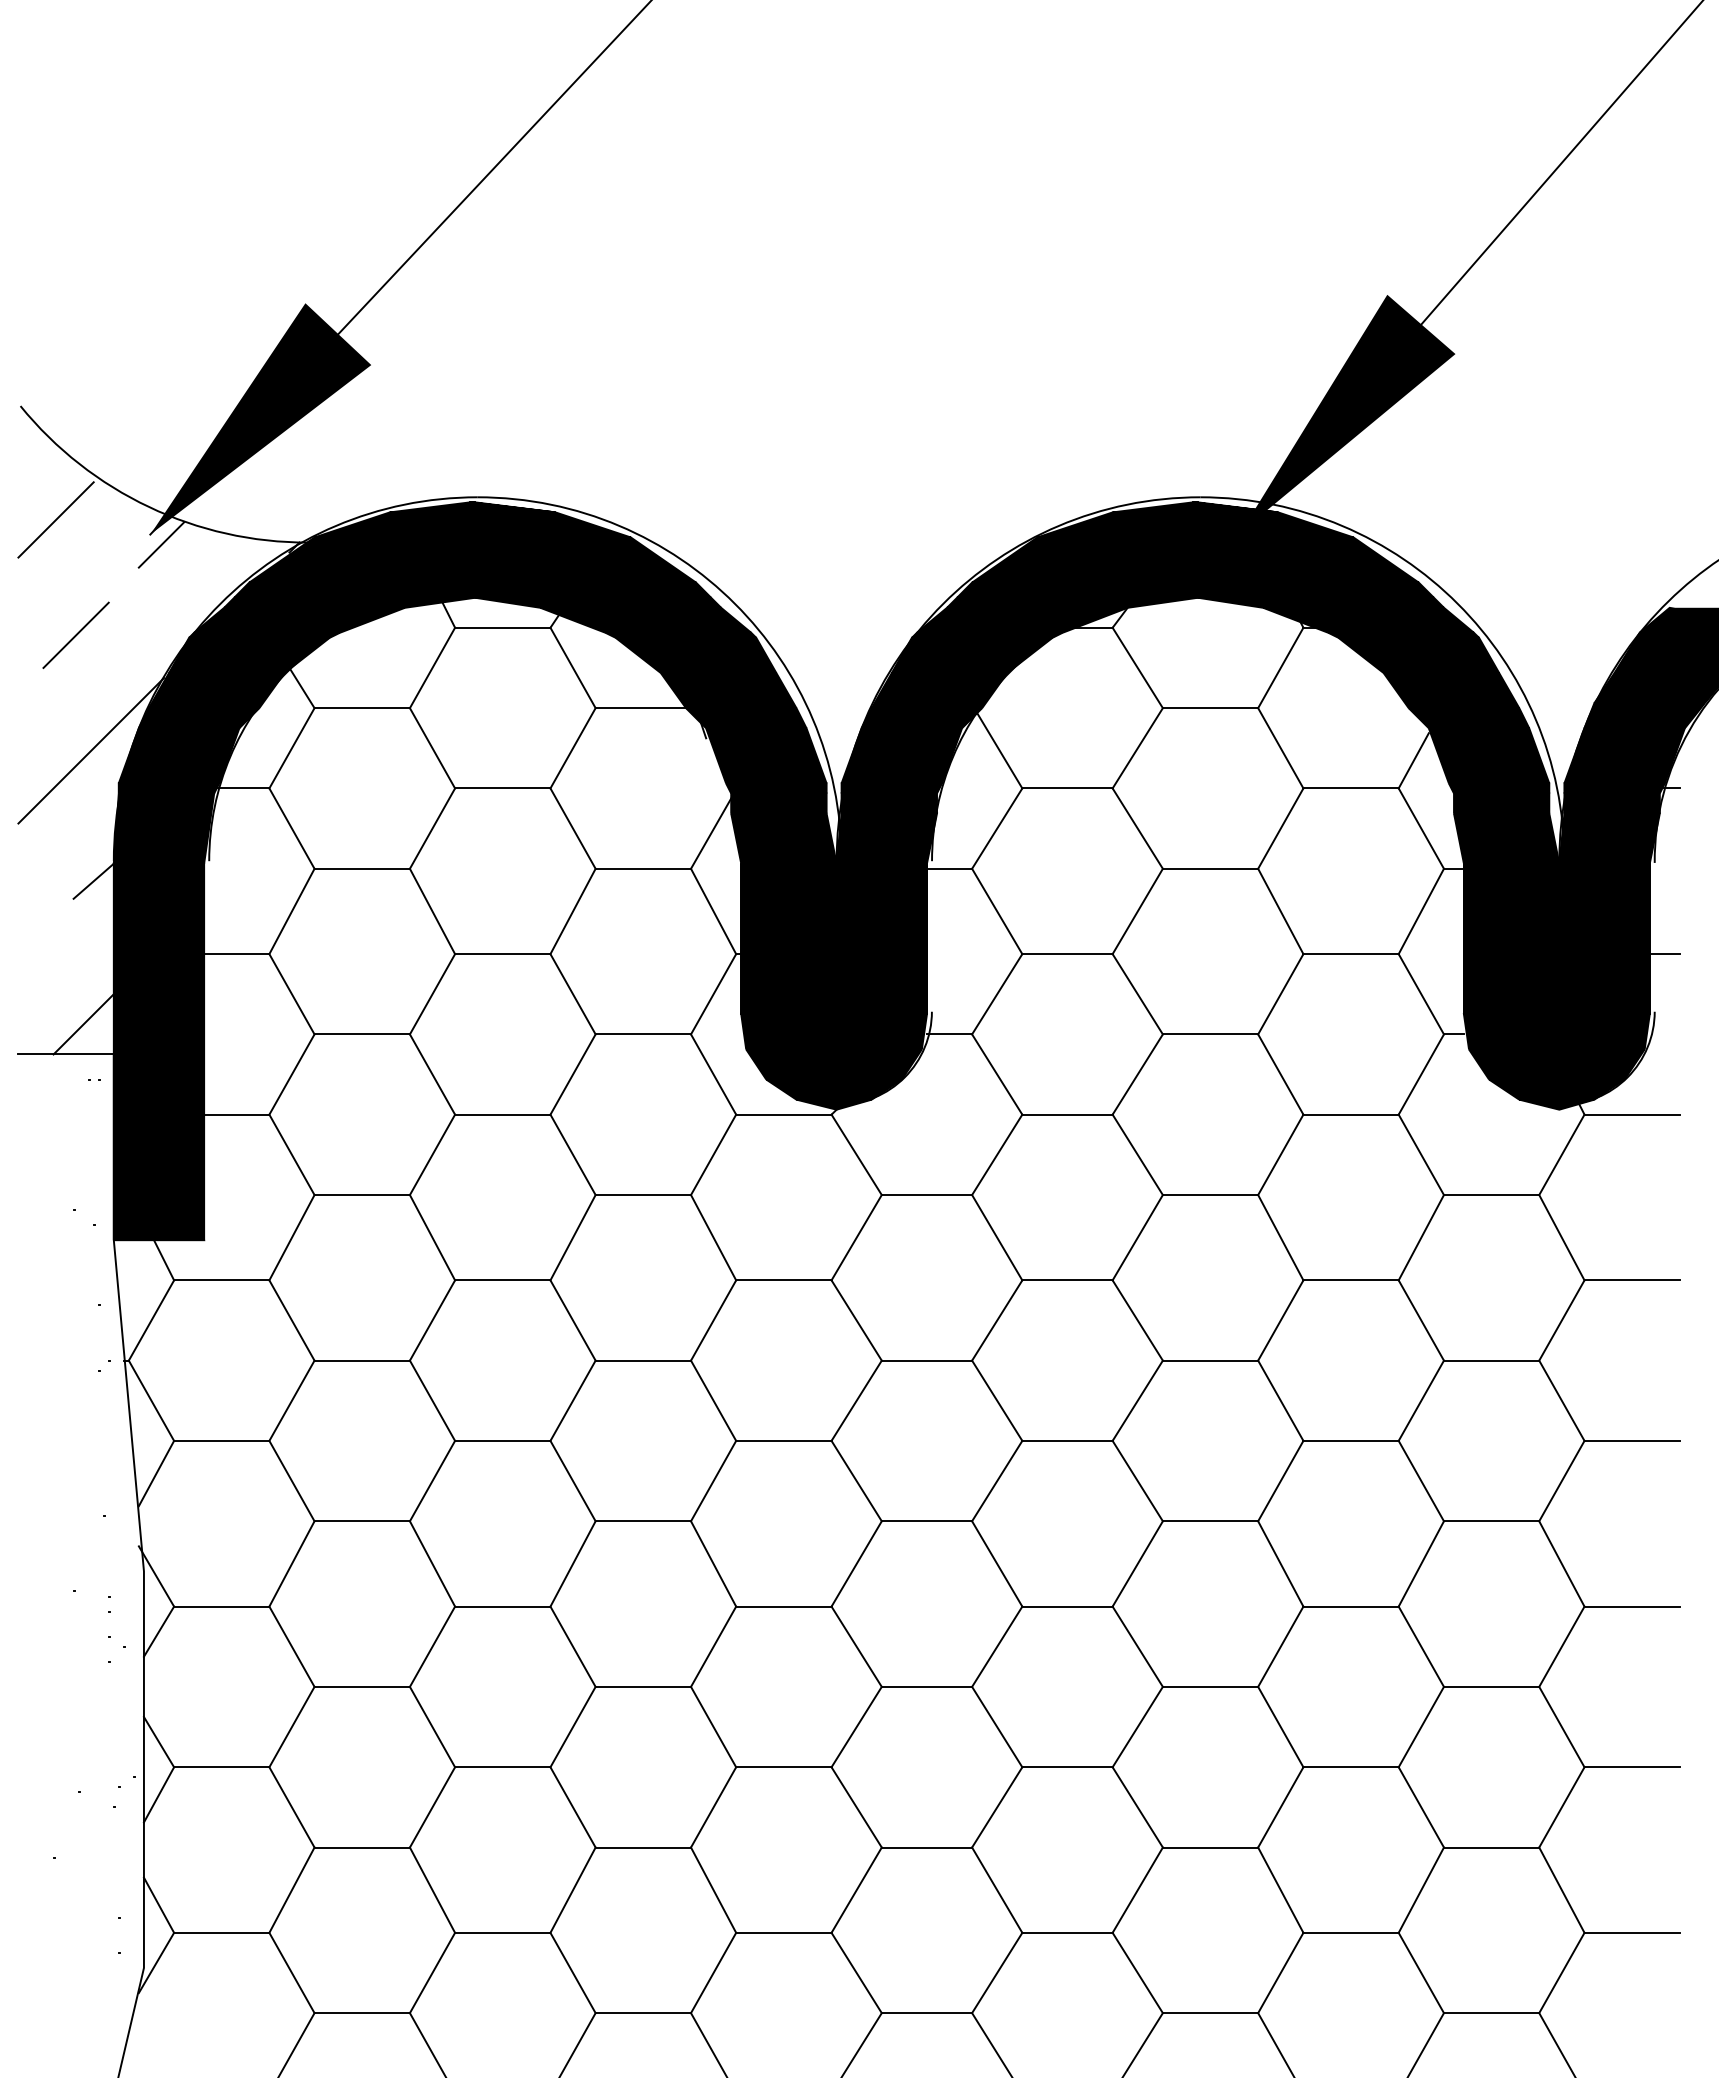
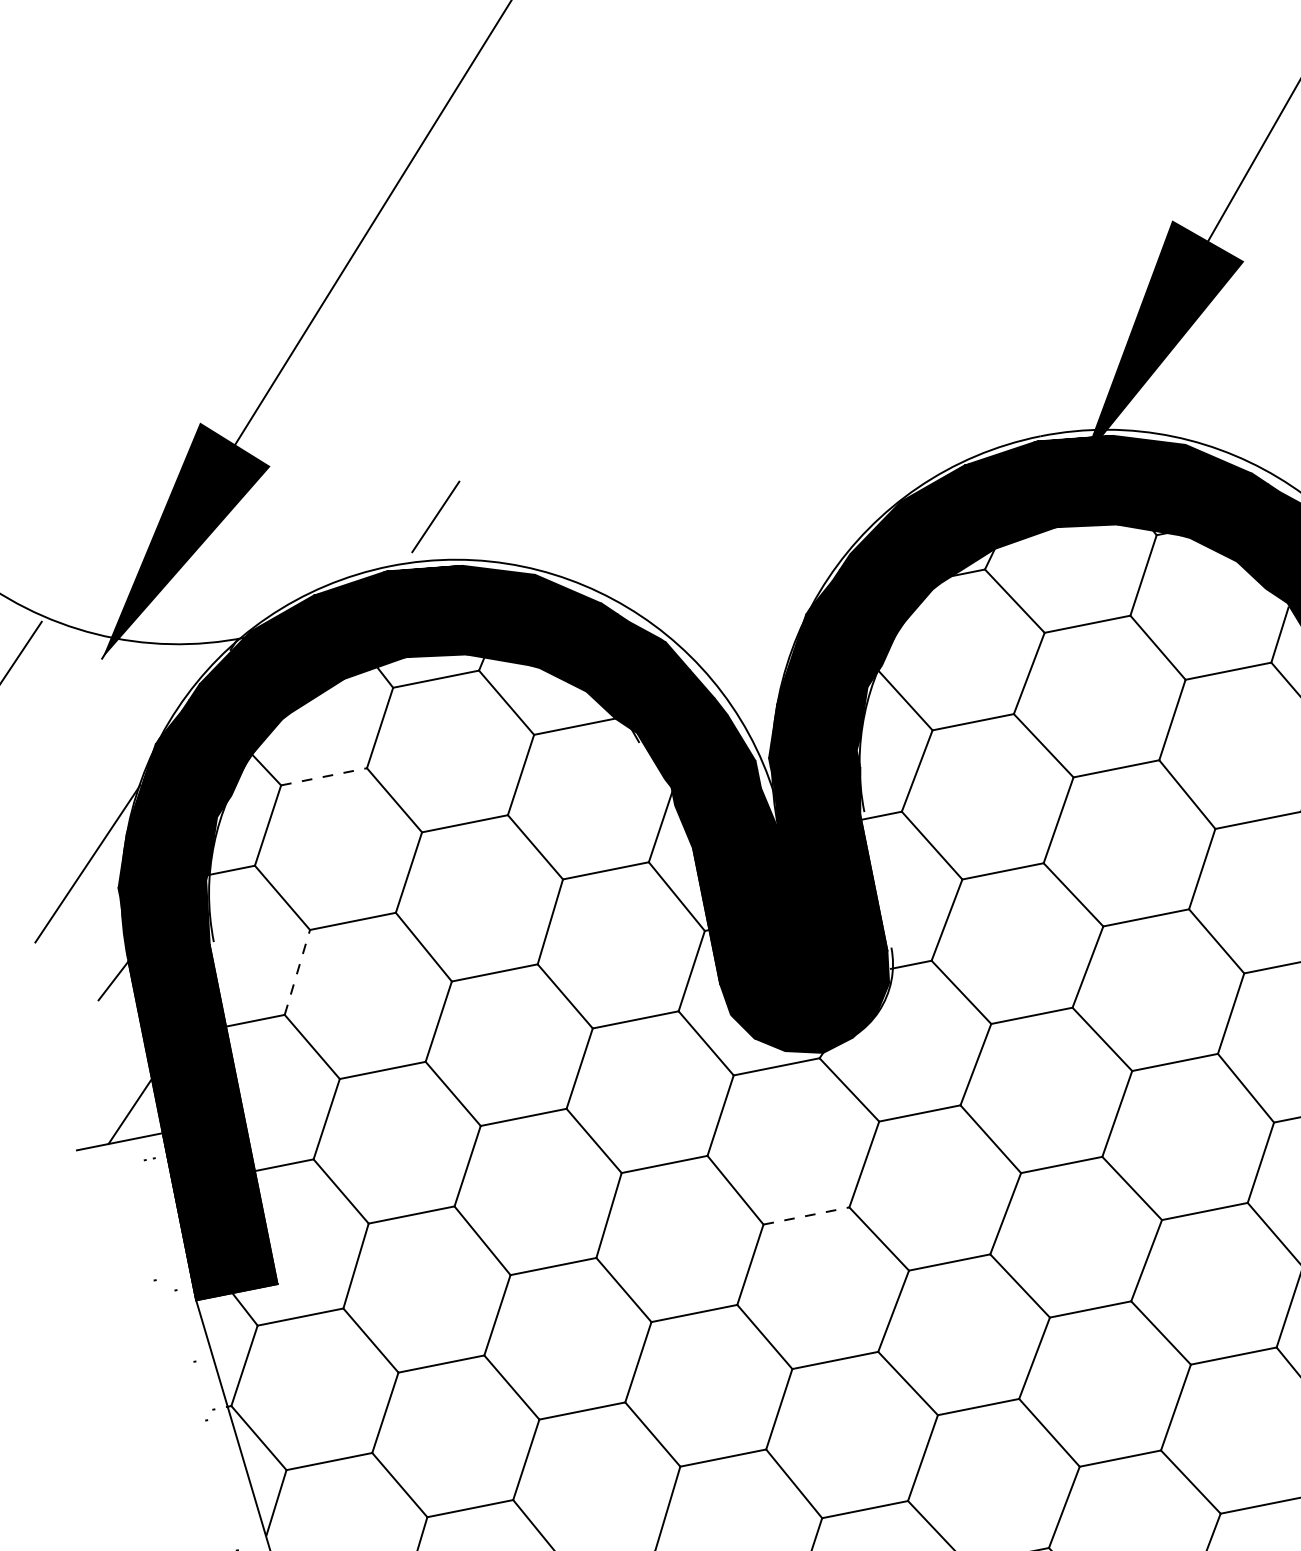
line: (161, 544) -> (113, 665), removed
line: (75, 634) -> (435, 516), moved
line: (362, 708) -> (324, 777), solid -> dashed
line: (292, 911) -> (297, 972), solid -> dashed
line: (783, 1280) -> (806, 1216), solid -> dashed

